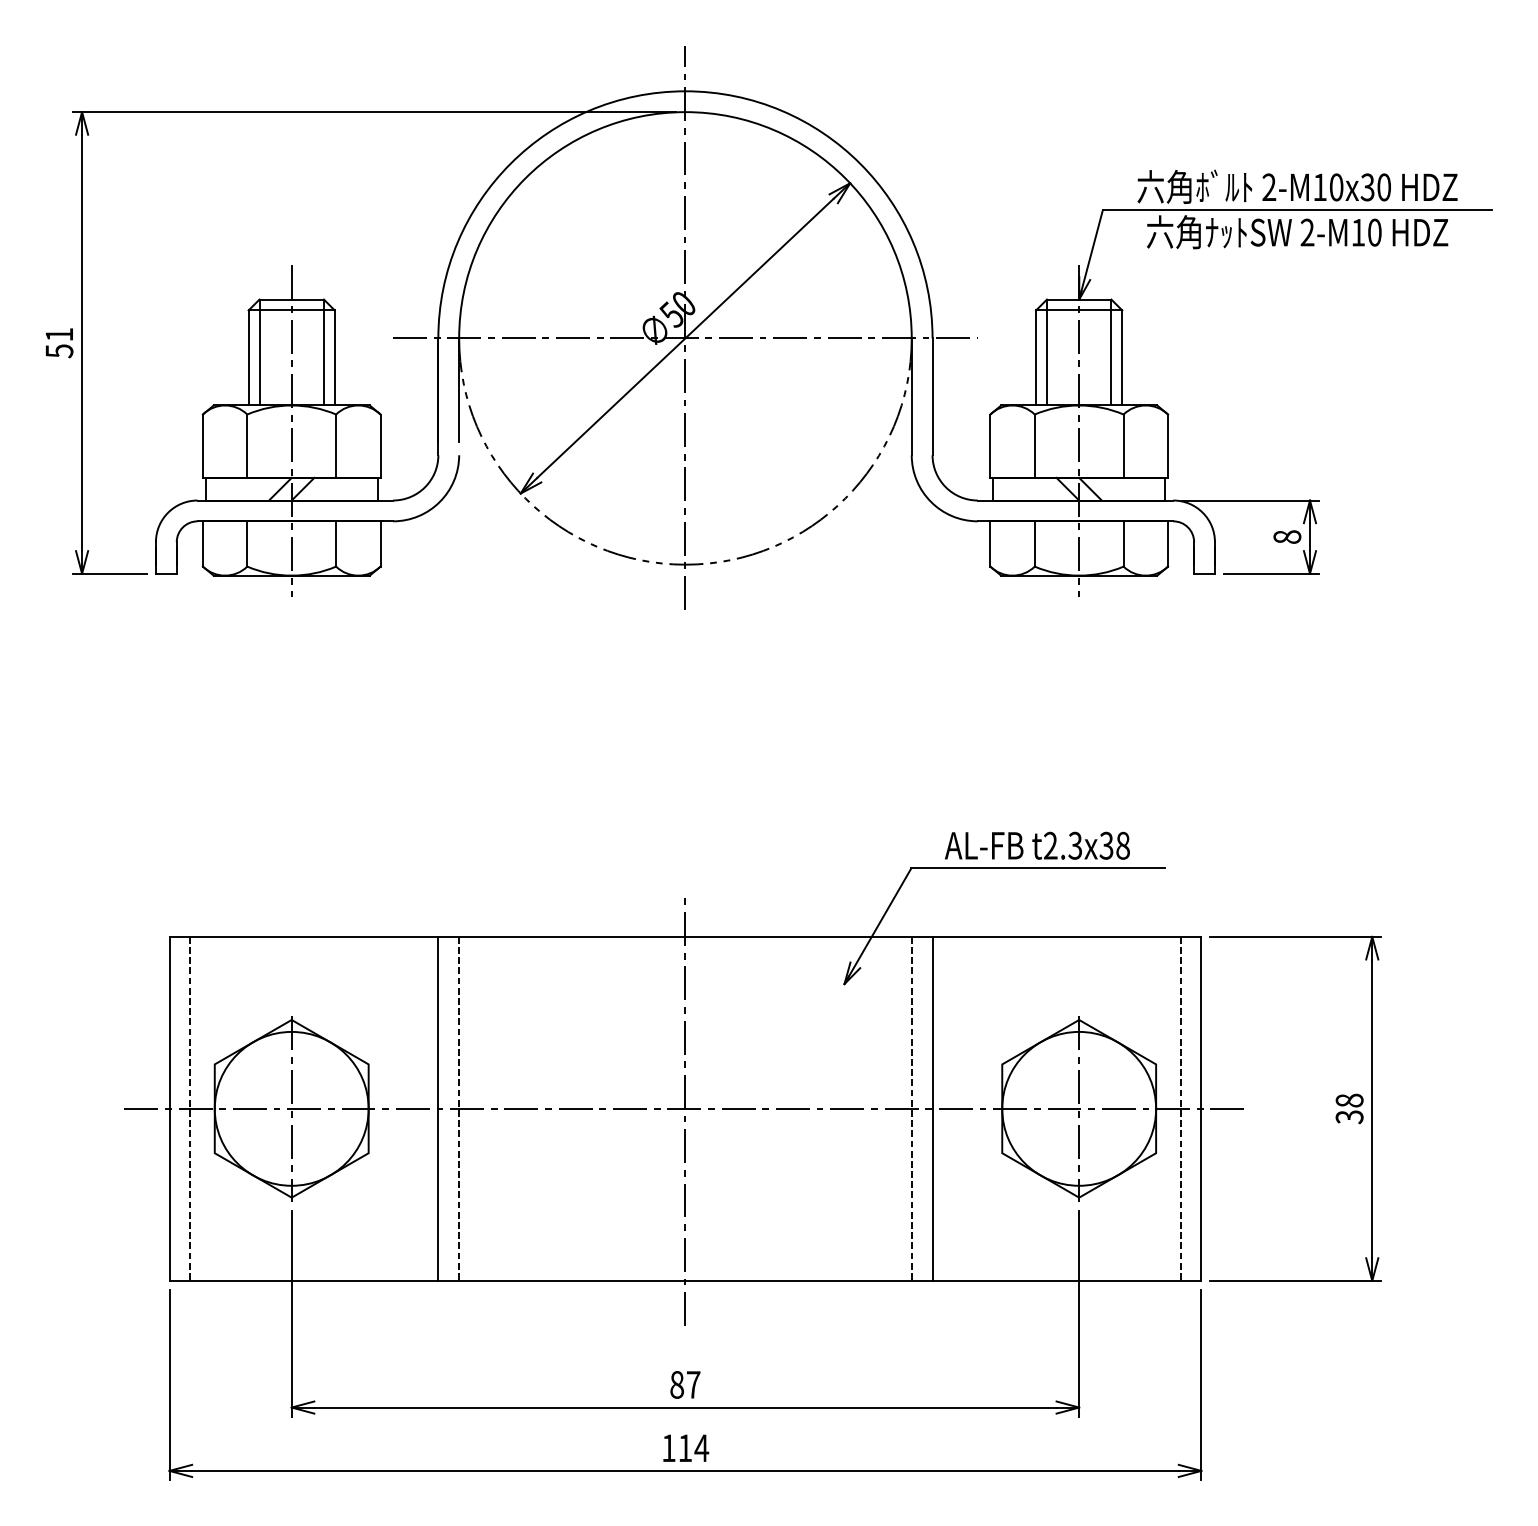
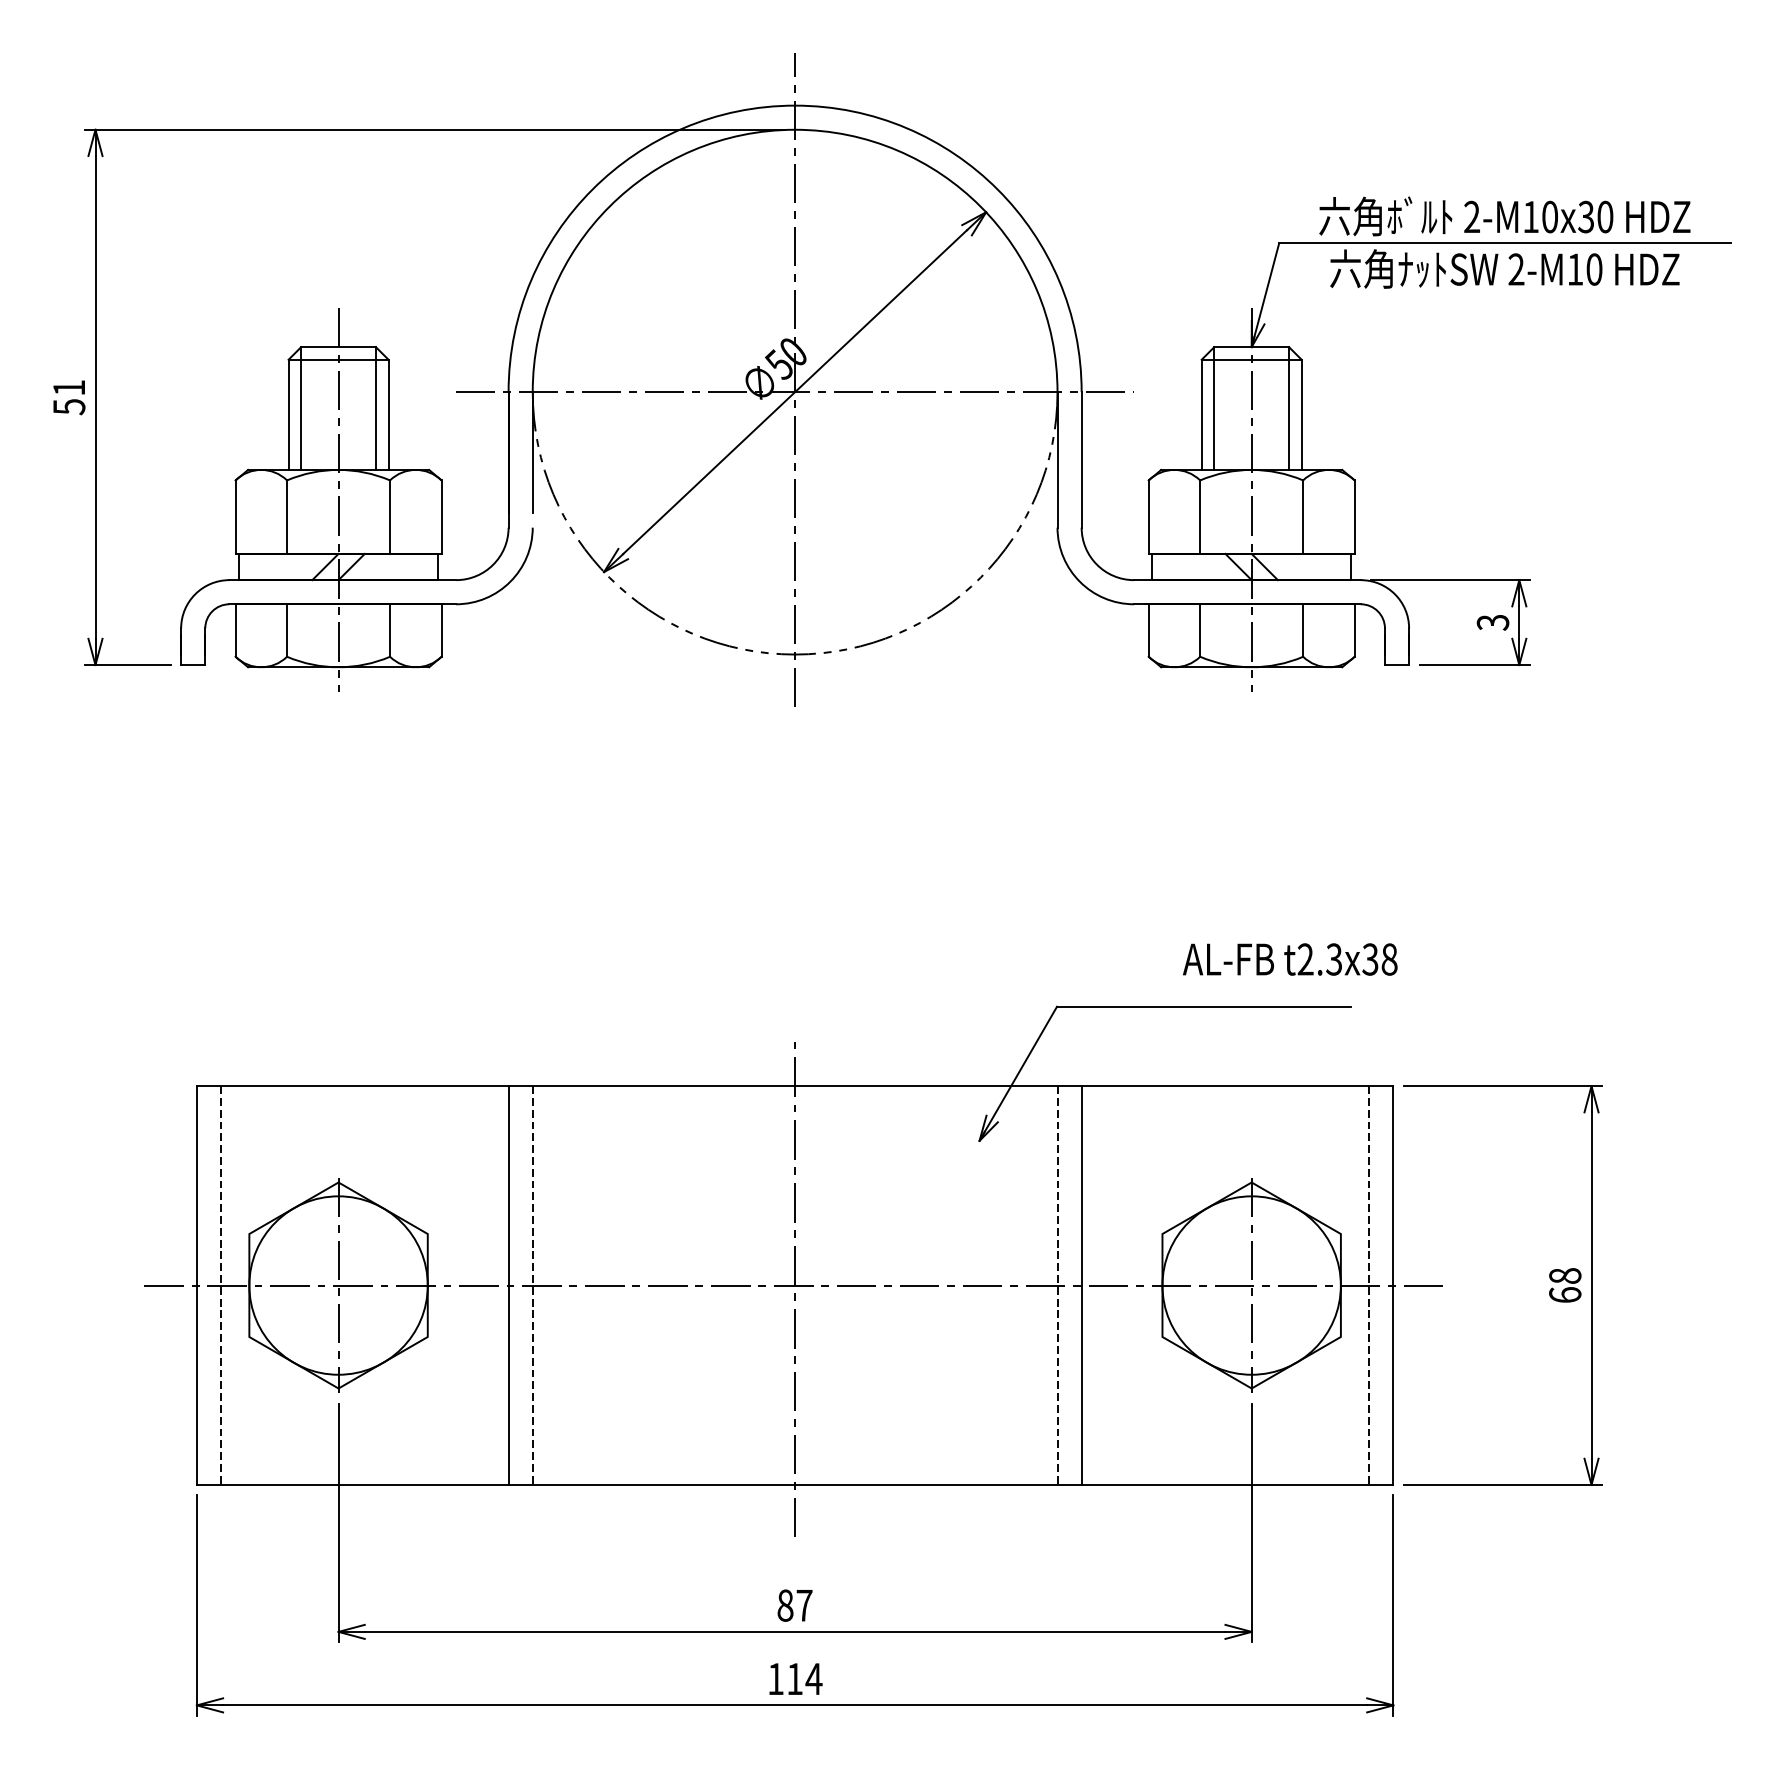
text: (1286, 537) -> (1492, 622), 8 -> 3
text: (1037, 845) -> (1290, 959), moved
text: (1349, 1117) -> (1565, 1295), 38 -> 68

